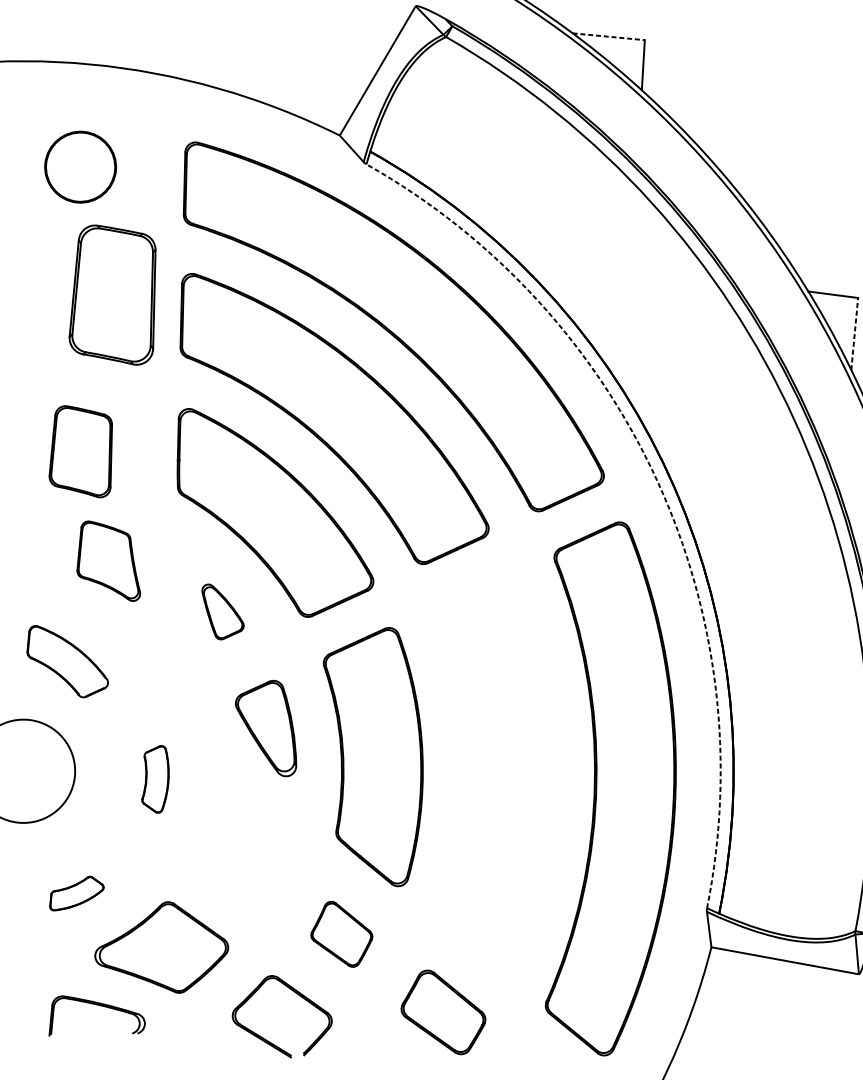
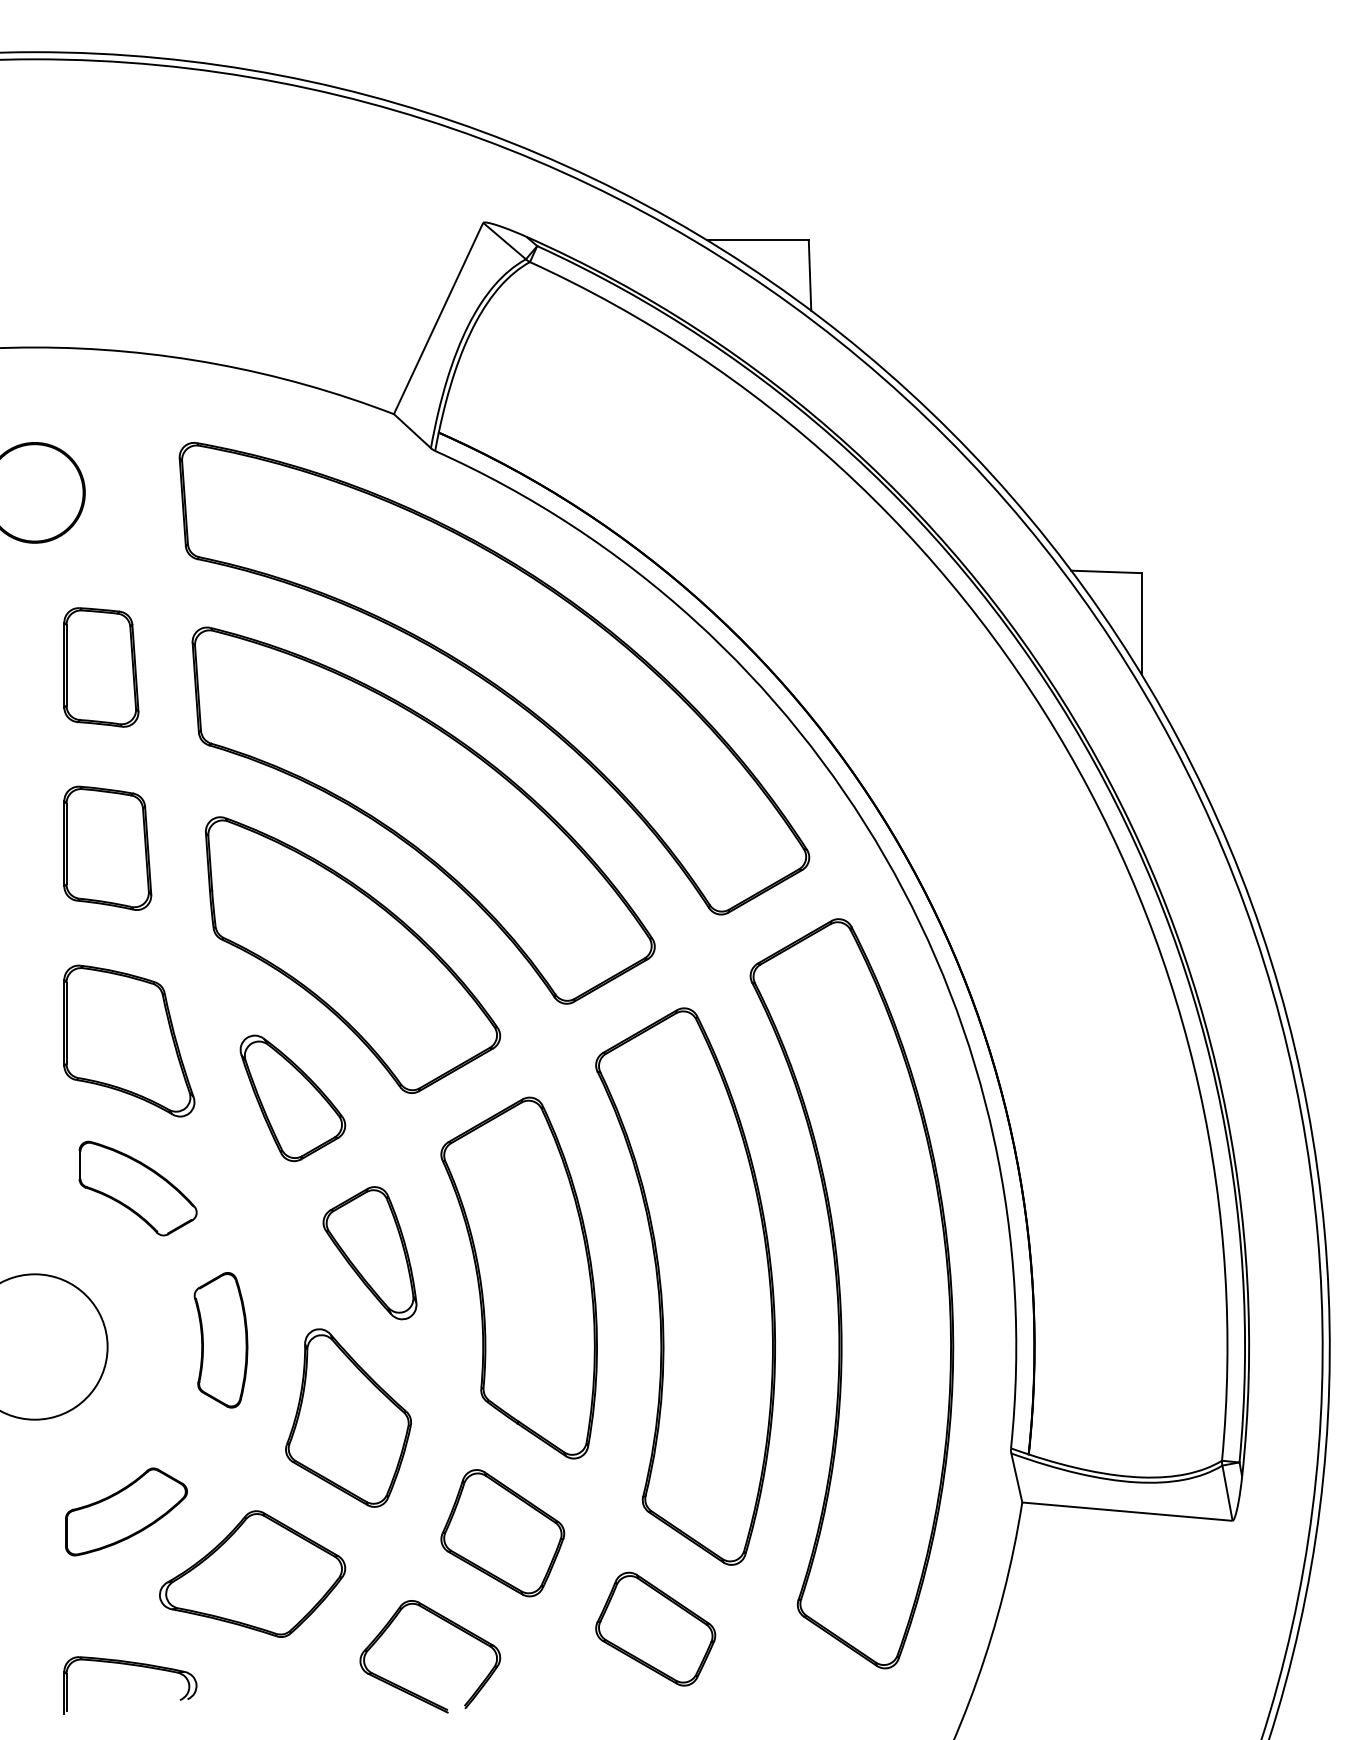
line: (609, 37) -> (758, 240), dashed -> solid
part: (116, 295) -> (101, 667), size x0.62
line: (854, 333) -> (1141, 623), dashed -> solid
part: (82, 451) -> (107, 847), moved
arc: (657, 481) -> (884, 856), dashed -> solid
part: (110, 560) -> (129, 1040), size x1.43
part: (222, 612) -> (292, 1098), size x1.67
part: (67, 662) -> (137, 1188), moved
part: (487, 771) -> (685, 1286), added
part: (155, 779) -> (220, 1340), size x1.43
part: (240, 842) -> (348, 1417), added
part: (77, 893) -> (126, 1511), size x1.67
part: (341, 934) -> (502, 1533), size x1.43
part: (102, 1006) -> (135, 1666), moved

